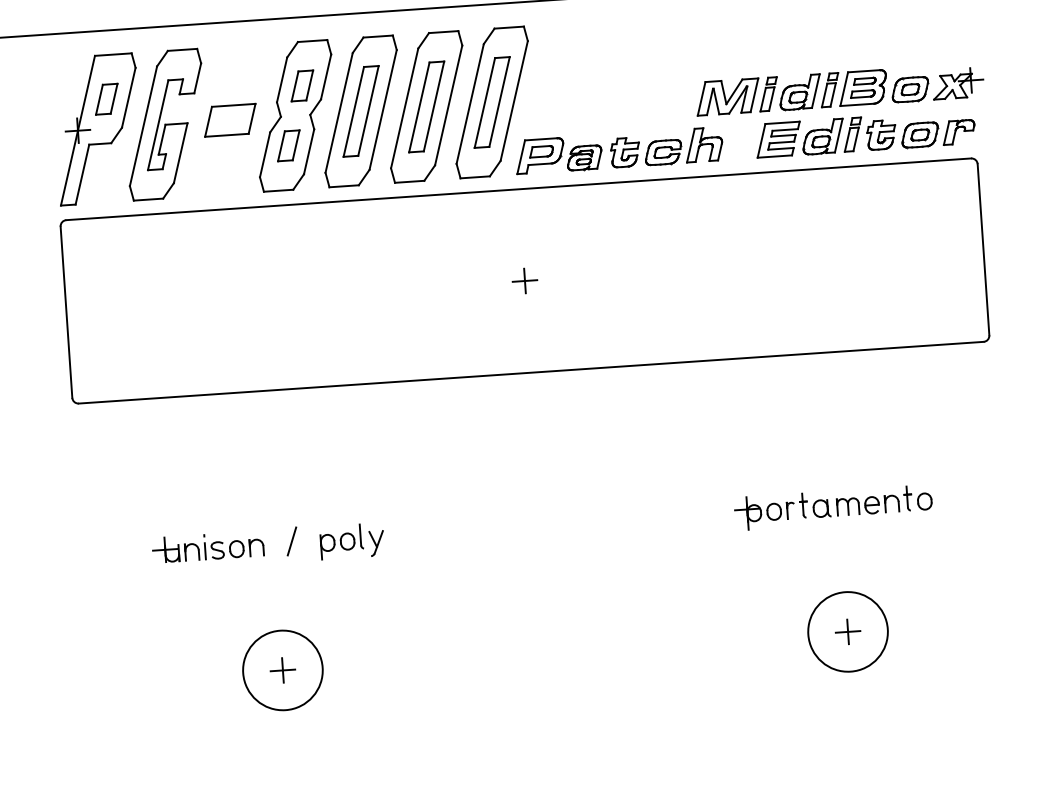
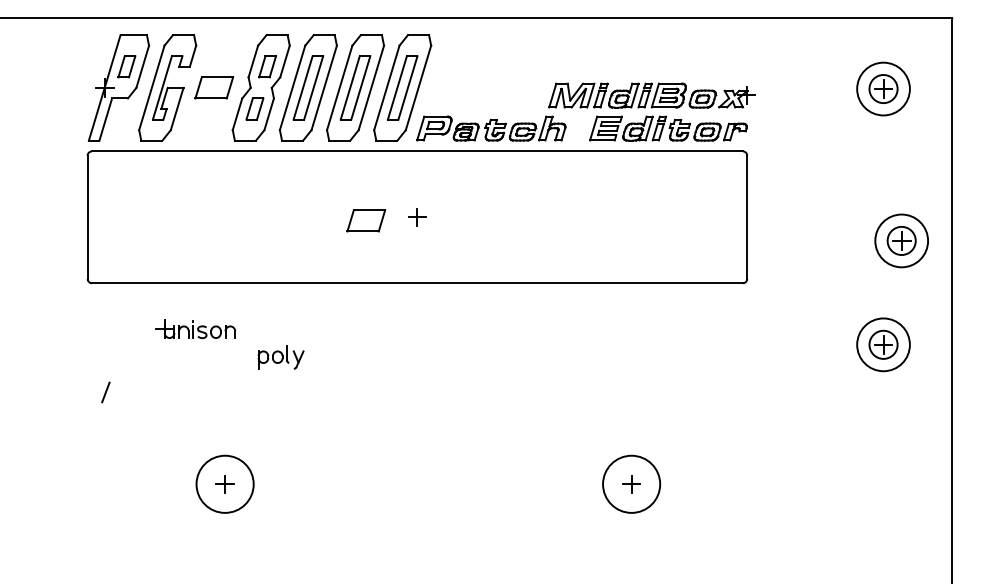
part: (453, 290) -> (365, 220), added
part: (833, 507) -> (627, 394), removed
line: (291, 541) -> (105, 392), moved
part: (351, 541) -> (280, 357), moved
part: (208, 547) -> (195, 329), moved

